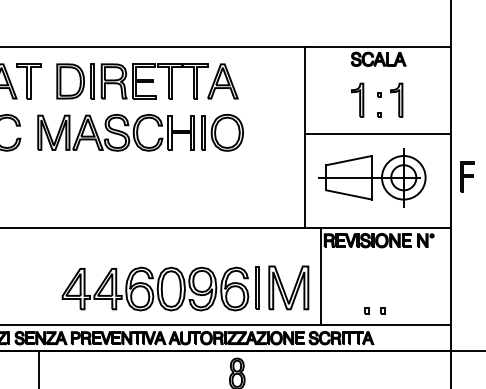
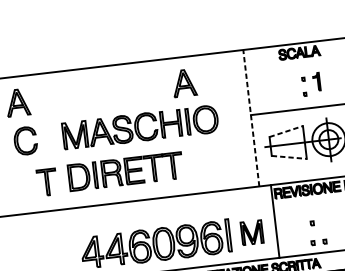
part: (28, 81) -> (46, 182), moved
part: (132, 81) -> (125, 171), moved
part: (357, 99) -> (287, 84), removed
part: (396, 99) -> (316, 81), size x0.7
part: (140, 132) -> (140, 127), moved
line: (305, 137) -> (251, 118), solid -> dashed
line: (349, 160) -> (286, 131), solid -> dashed
line: (349, 195) -> (289, 157), solid -> dashed
part: (368, 284) -> (311, 223), added
part: (288, 287) -> (251, 232), size x0.7

